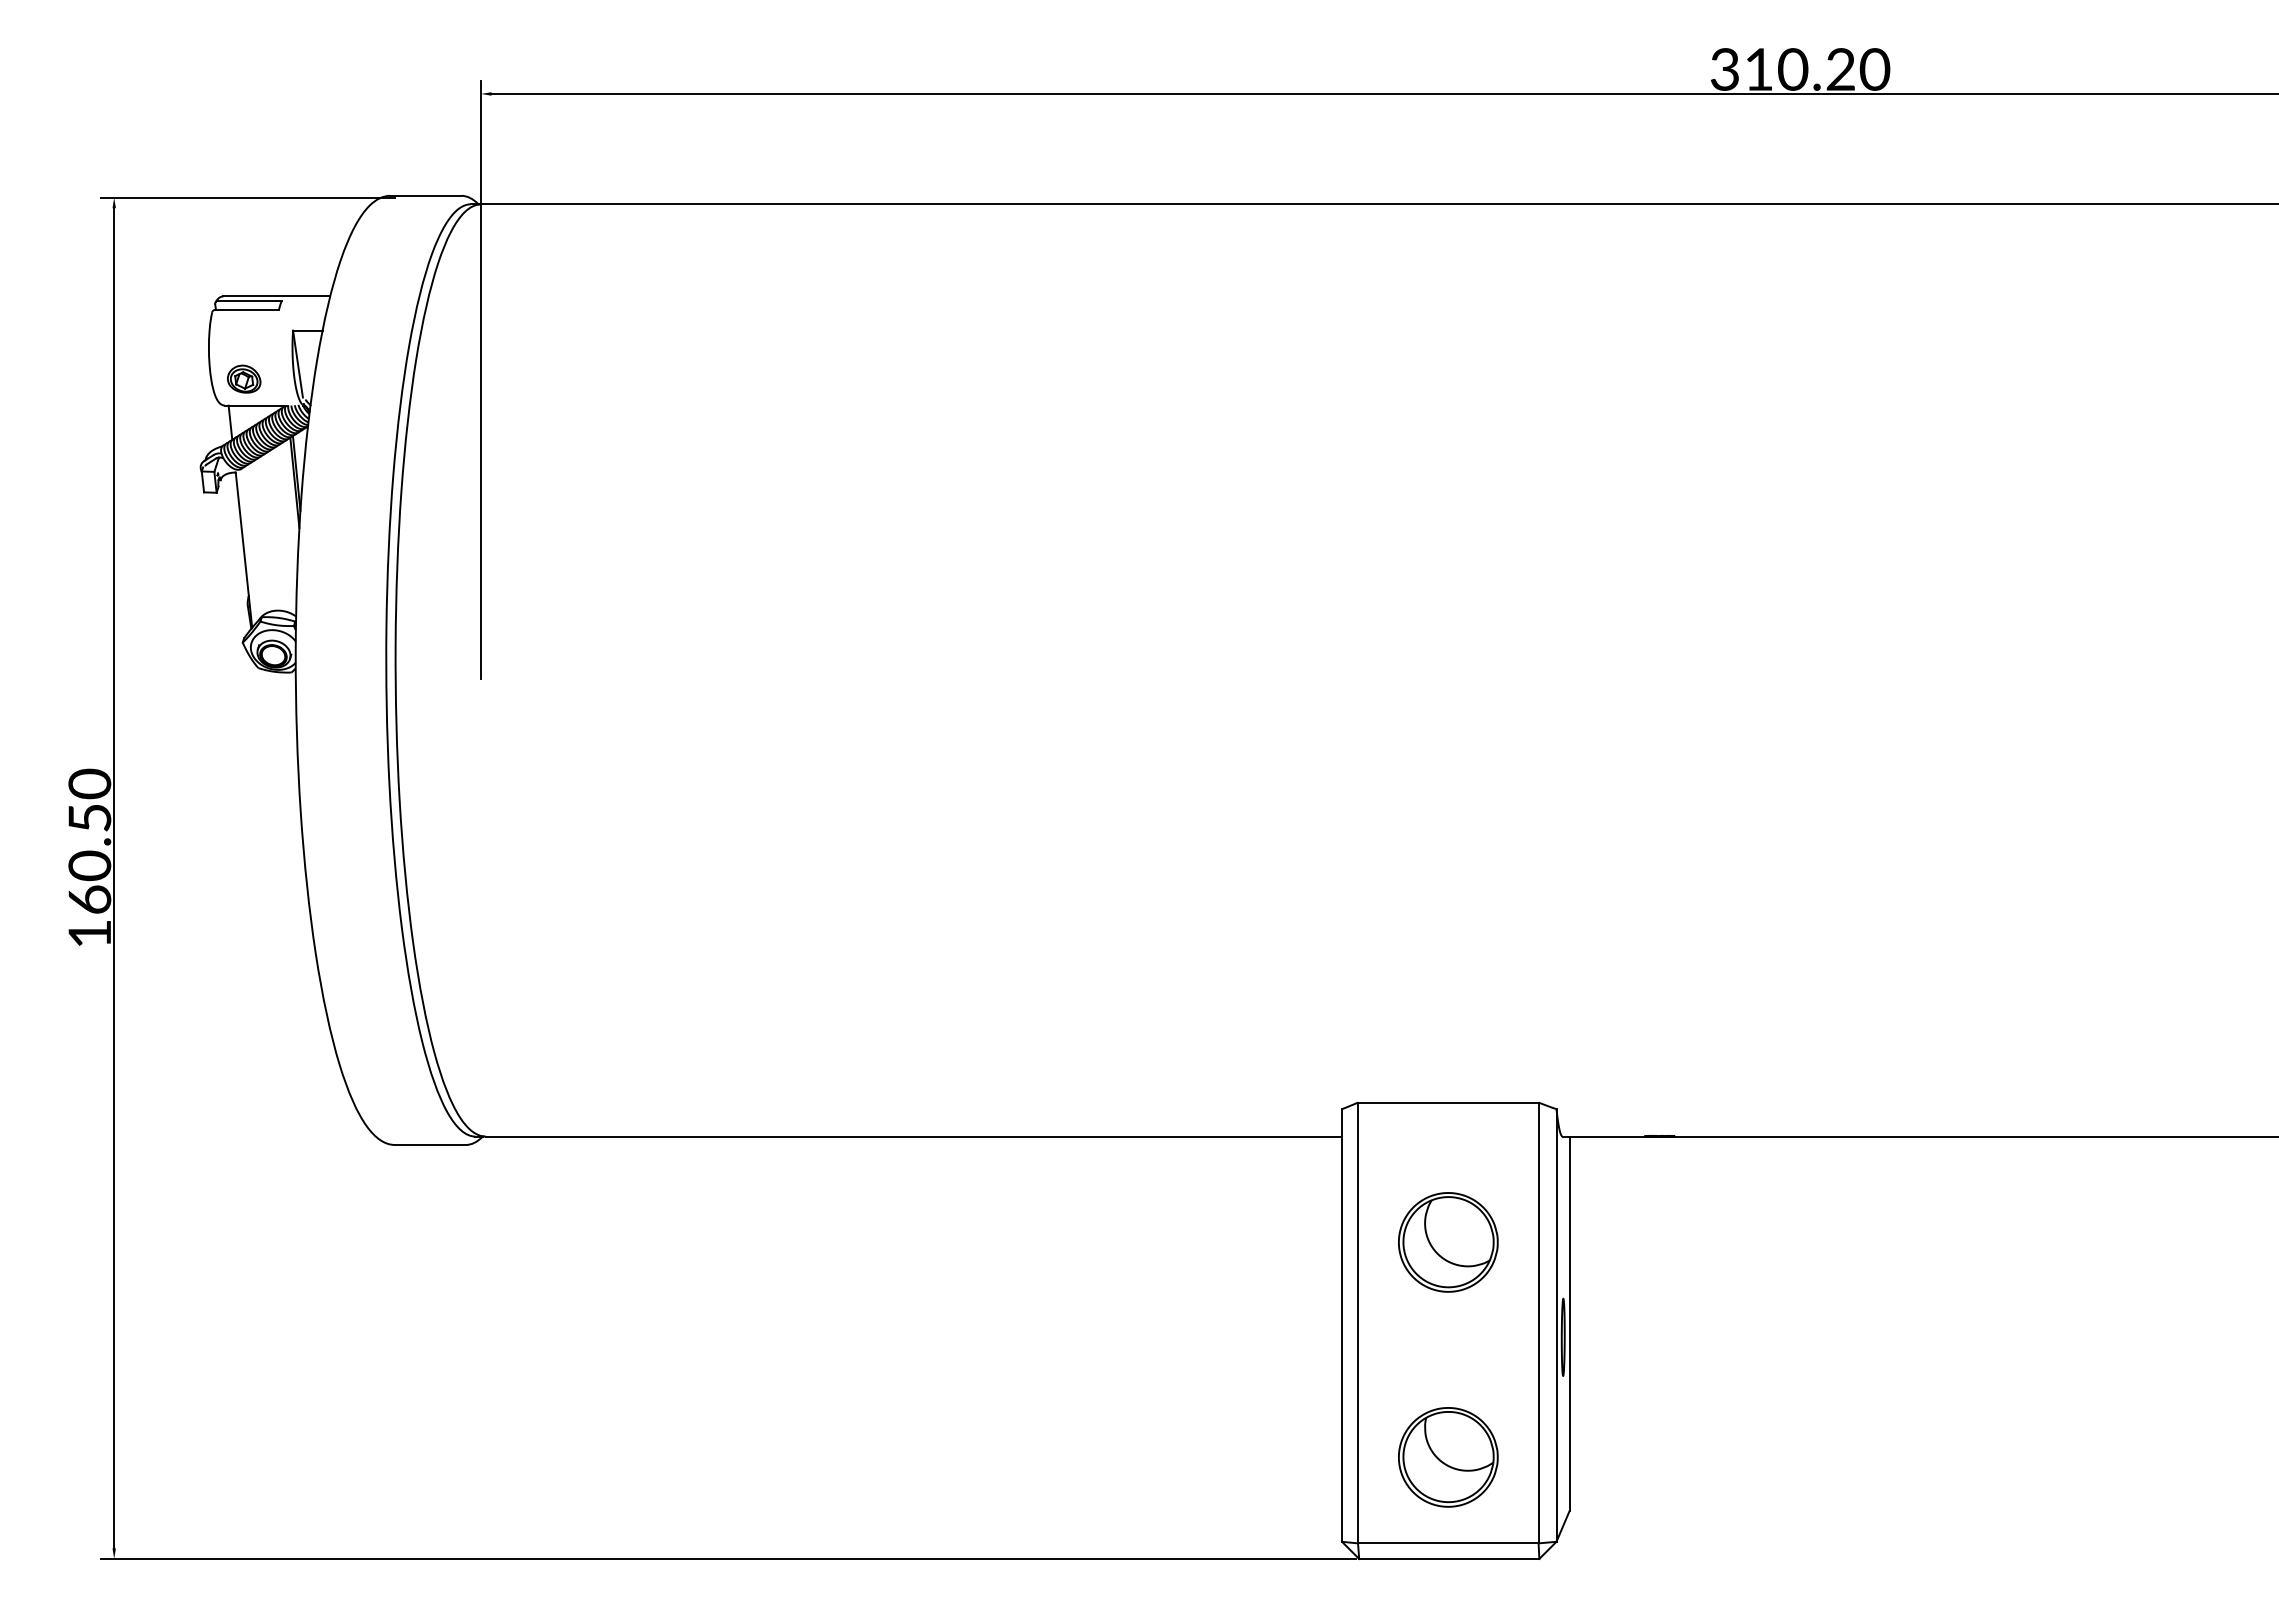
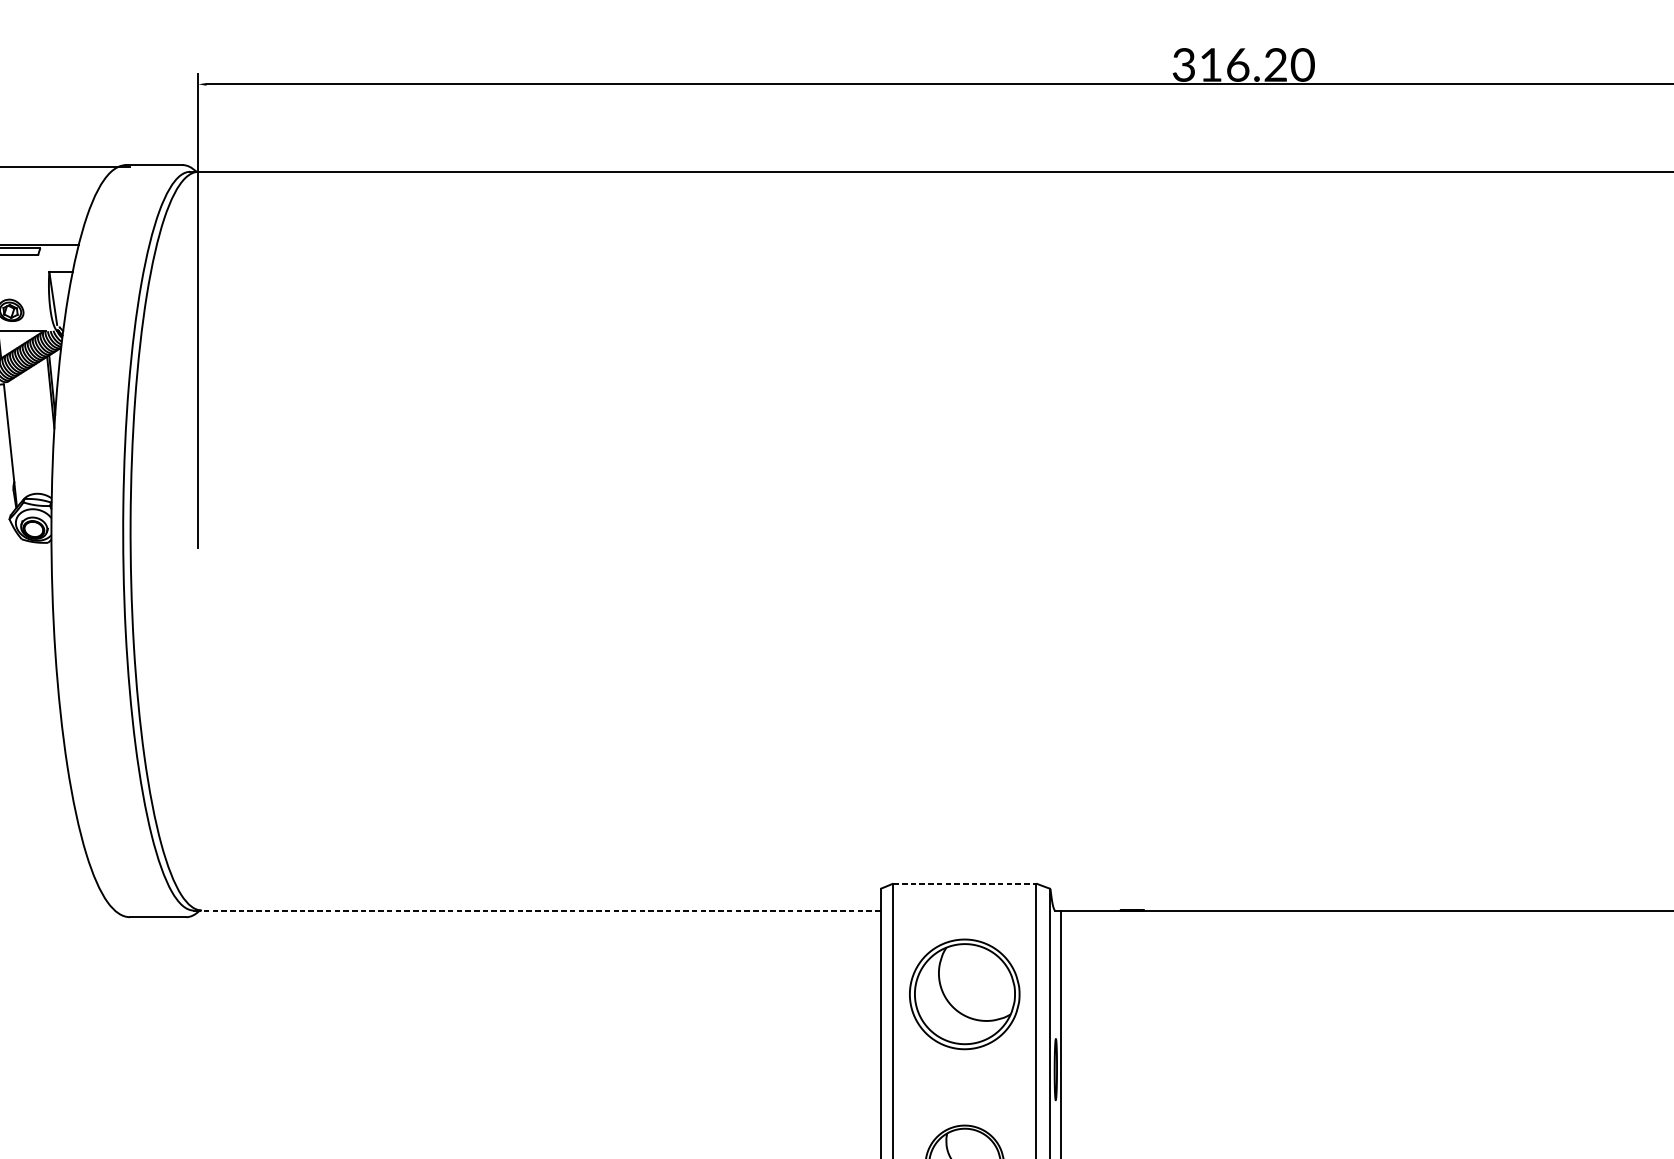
text: (1793, 69) -> (1238, 64), 310.20 -> 316.20
line: (1448, 1102) -> (964, 883), solid -> dashed
line: (913, 1136) -> (540, 910), solid -> dashed
part: (1448, 1242) -> (964, 994), size x1.4

